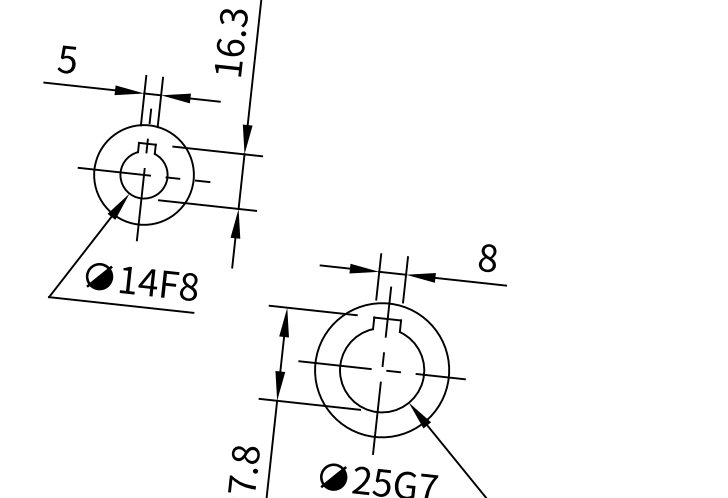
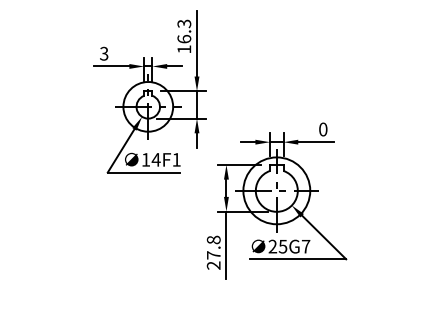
text: (68, 57) -> (104, 52), 5 -> 3
text: (488, 258) -> (323, 129), 8 -> 0
text: (188, 286) -> (176, 159), 14F8 -> 14F1

